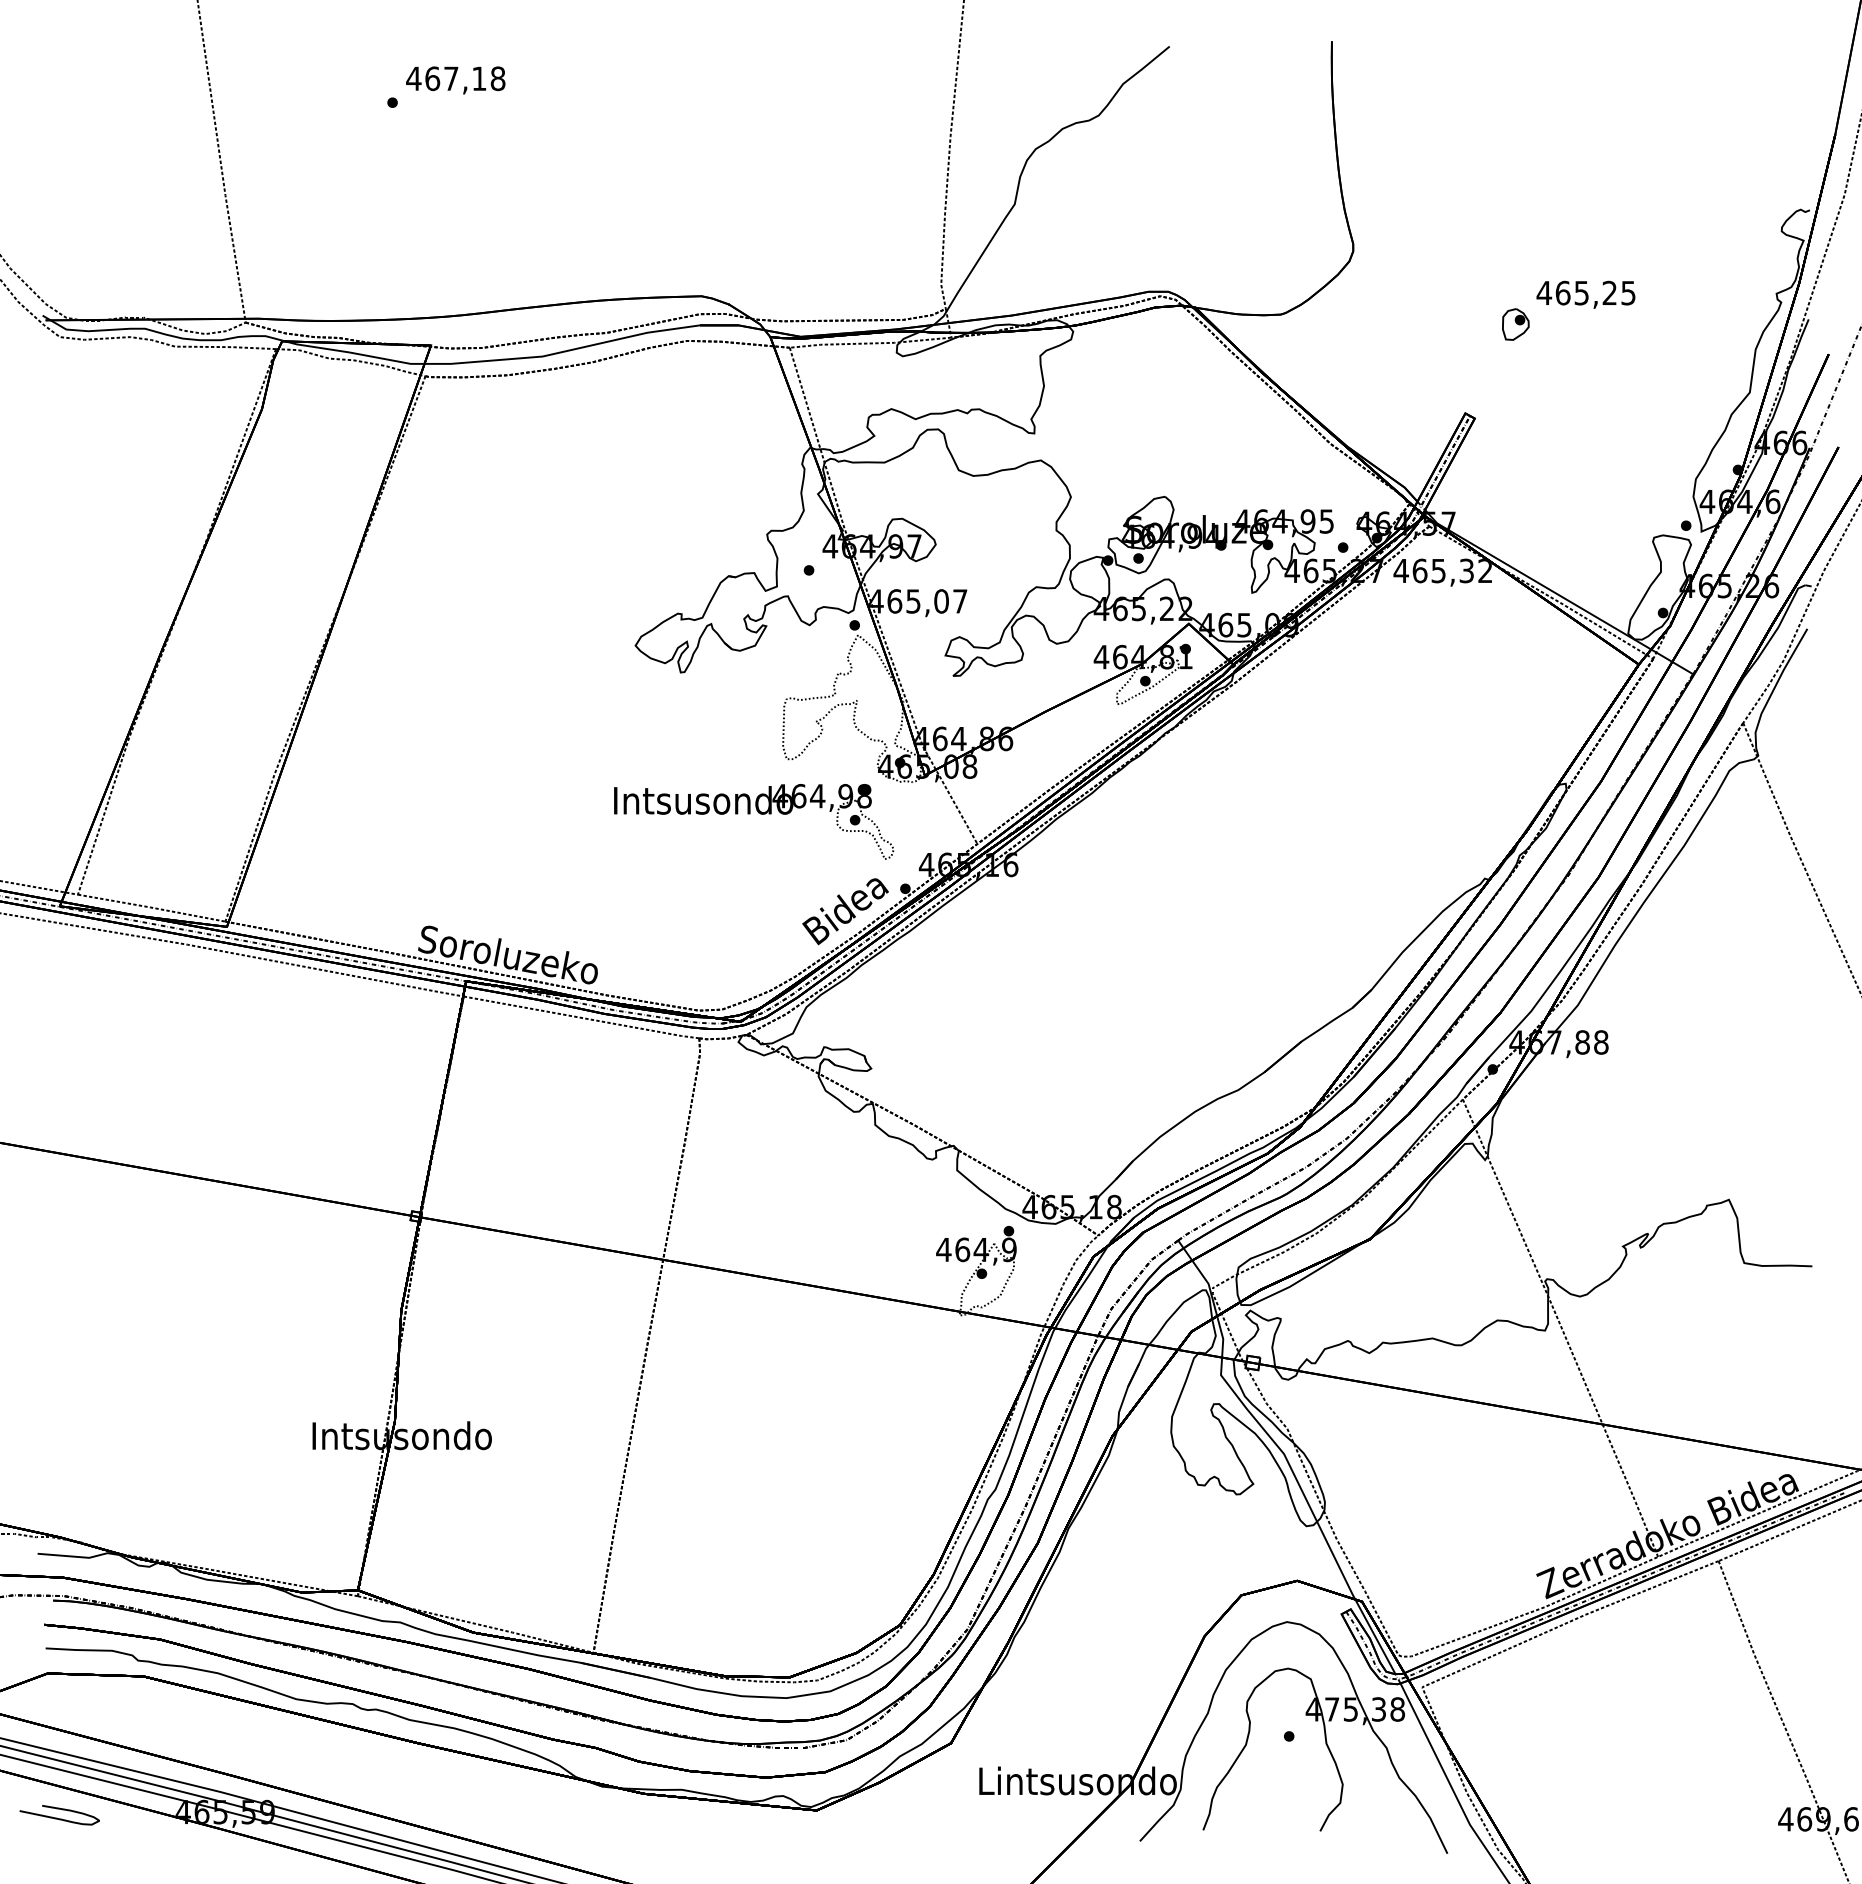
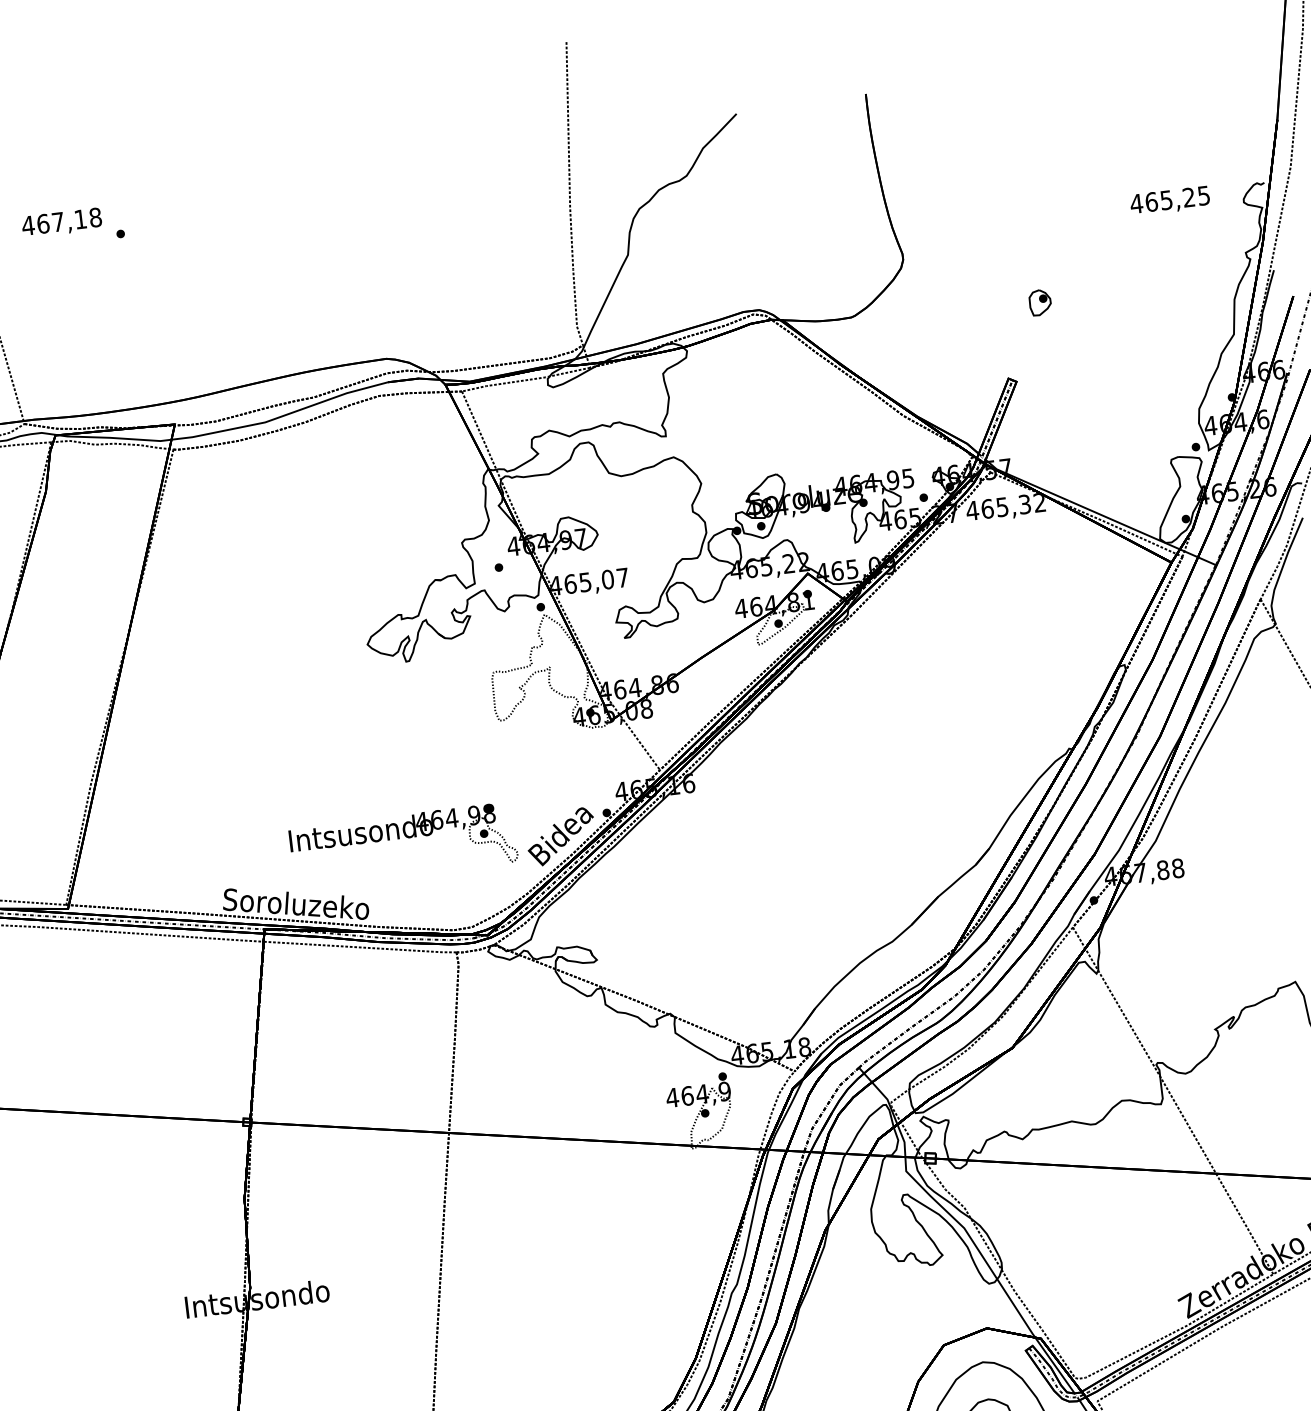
text: (455, 80) -> (61, 223), moved
text: (1585, 294) -> (1169, 200), moved
part: (750, 814) -> (399, 839), moved

